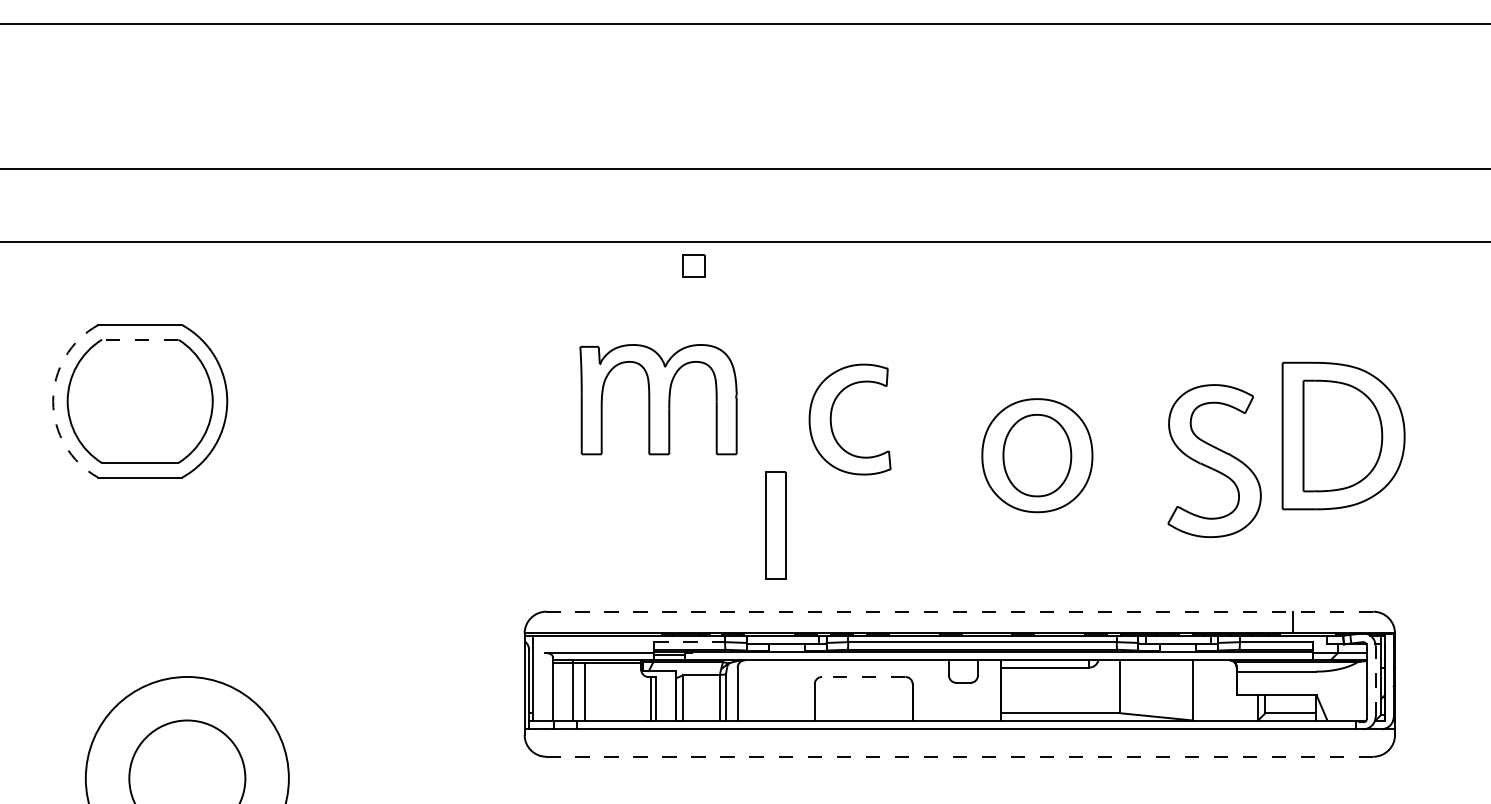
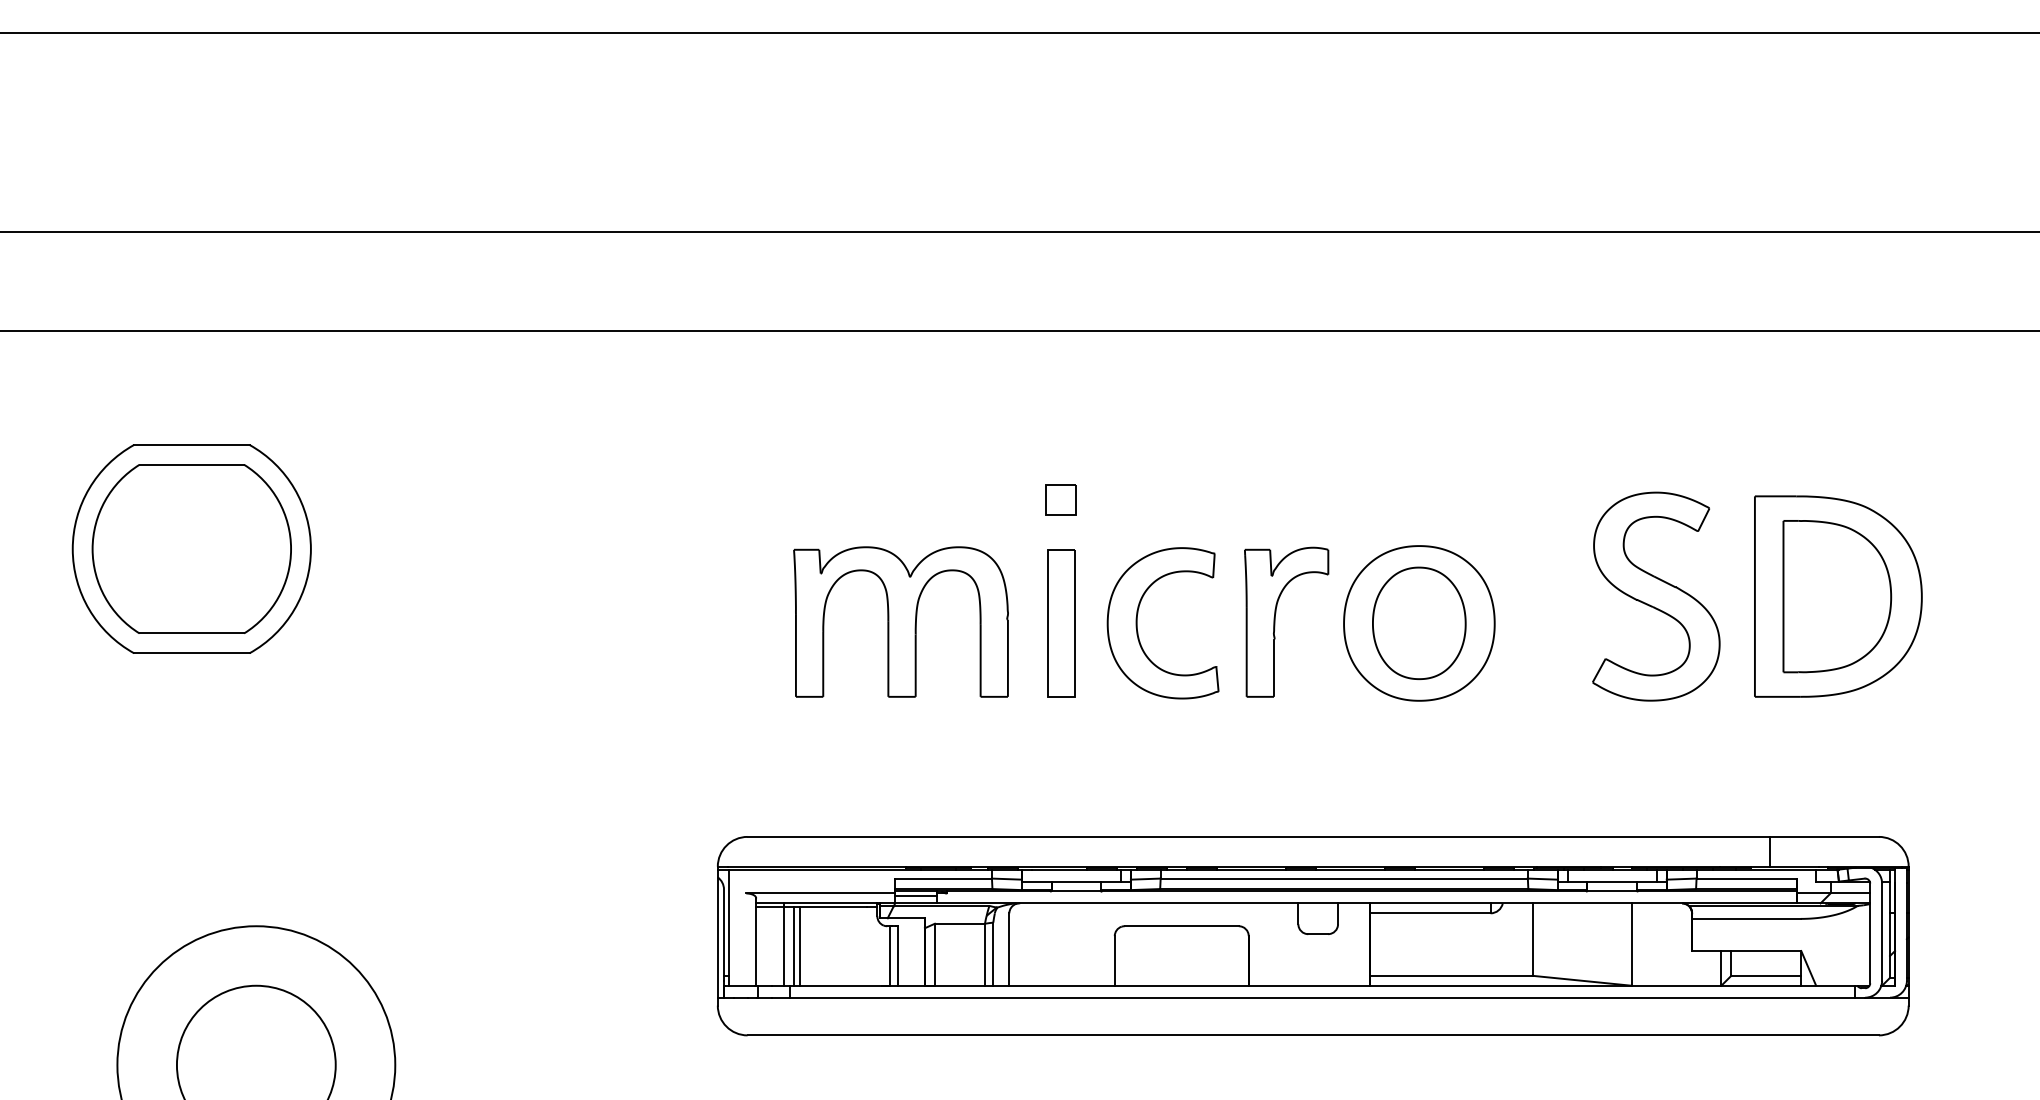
part: (693, 265) -> (1061, 498), moved
line: (139, 339) -> (190, 464), dashed -> solid
part: (658, 399) -> (900, 621), moved
arc: (53, 401) -> (73, 549), dashed -> solid
part: (831, 419) -> (1137, 623), moved
part: (932, 454) -> (1275, 621), added
part: (1214, 460) -> (1656, 595), moved
part: (775, 525) -> (1061, 623), moved
line: (960, 611) -> (1314, 836), dashed -> solid
line: (690, 642) -> (944, 879), dashed -> solid
line: (863, 676) -> (1181, 925), dashed -> solid
line: (1375, 681) -> (1881, 932), dashed -> solid
line: (580, 691) -> (794, 946), added
line: (959, 756) -> (1312, 1035), dashed -> solid

